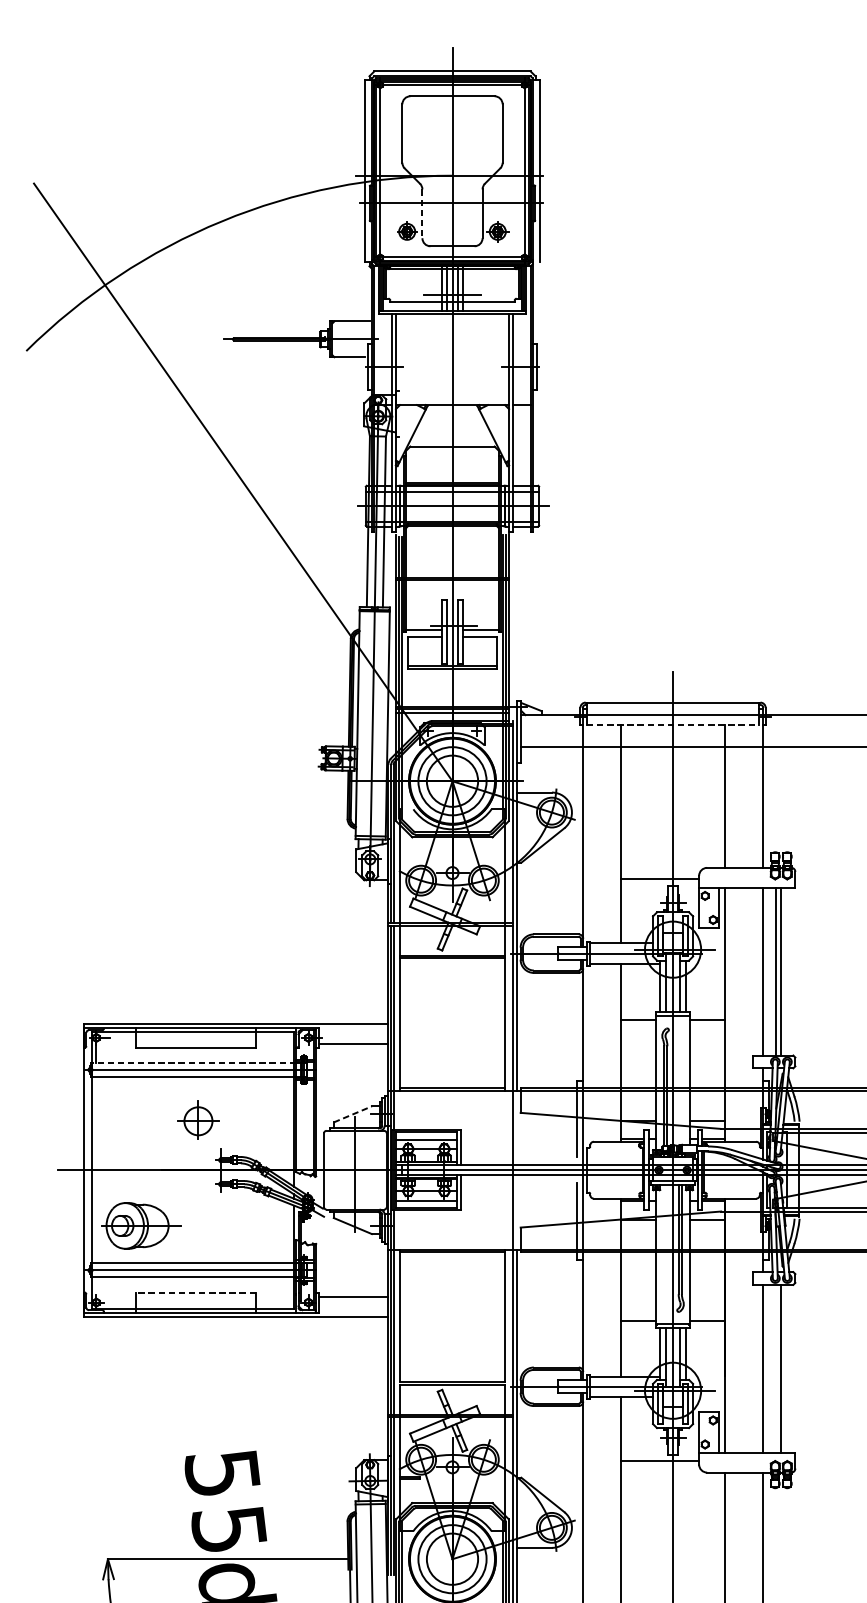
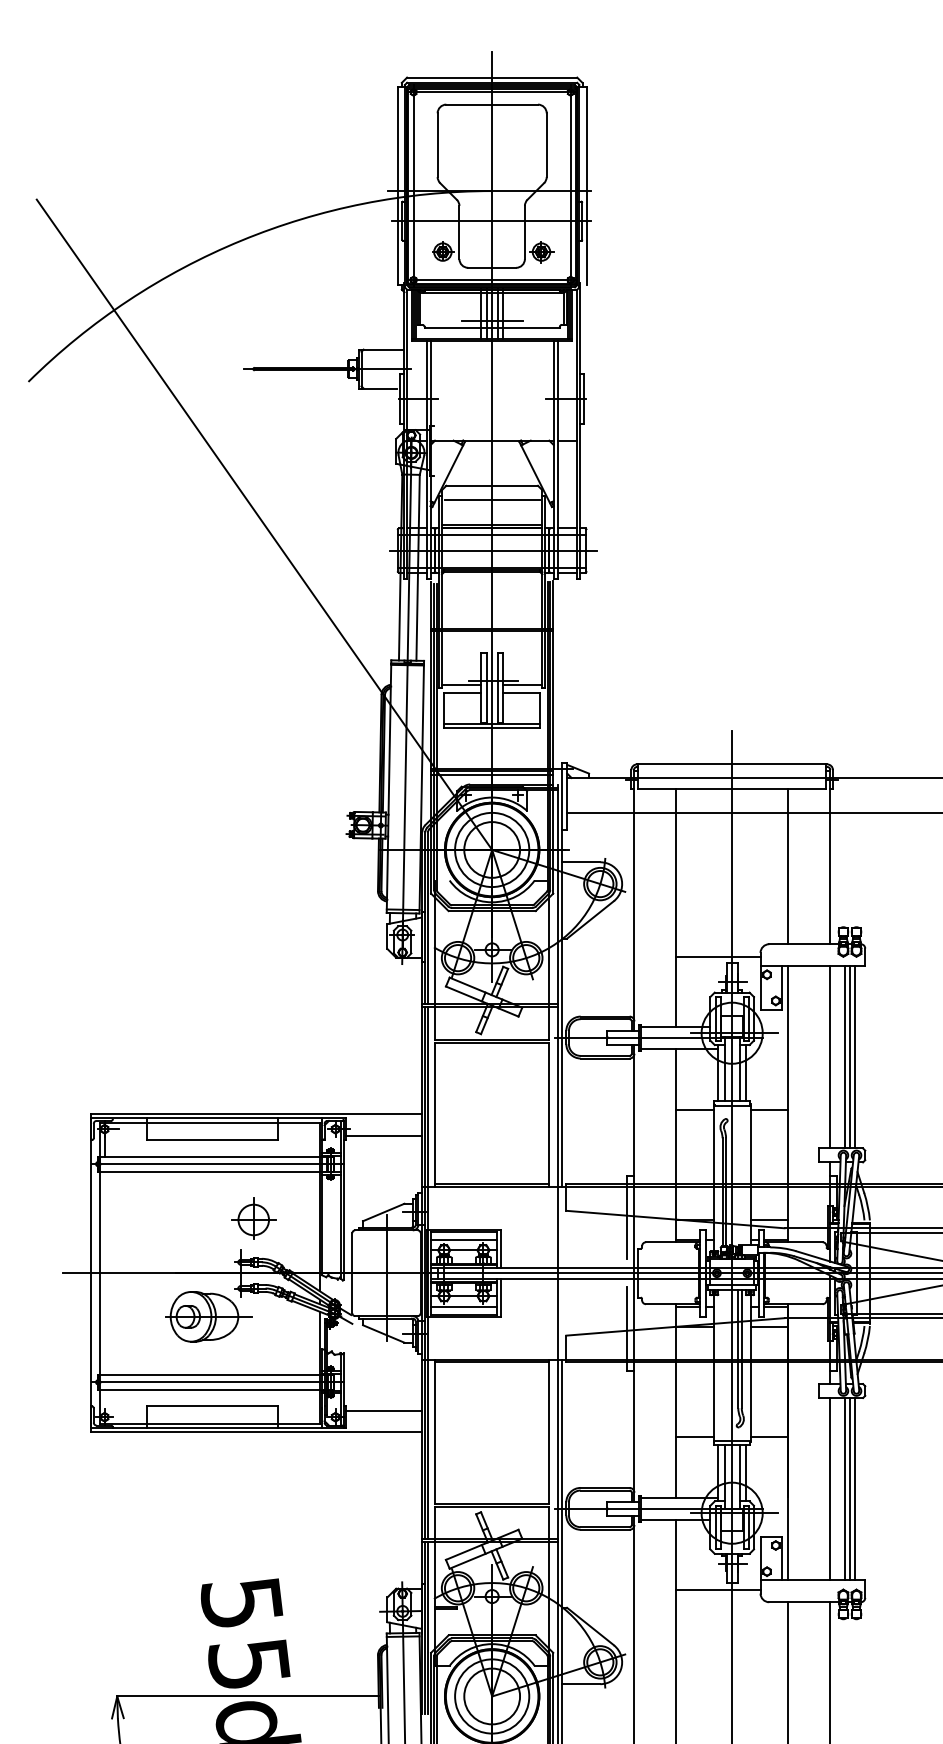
line: (422, 213) -> (459, 232), dashed -> solid
line: (451, 459) -> (491, 499), added
line: (673, 724) -> (732, 788), dashed -> solid
line: (786, 971) -> (855, 1057), added
line: (193, 1062) -> (210, 1156), dashed -> solid
line: (353, 1114) -> (384, 1212), dashed -> solid
part: (198, 1119) -> (253, 1218), moved
part: (141, 1225) -> (208, 1316), moved
line: (195, 1292) -> (212, 1406), dashed -> solid
line: (776, 1368) -> (844, 1489), added
line: (786, 1368) -> (855, 1489), added

